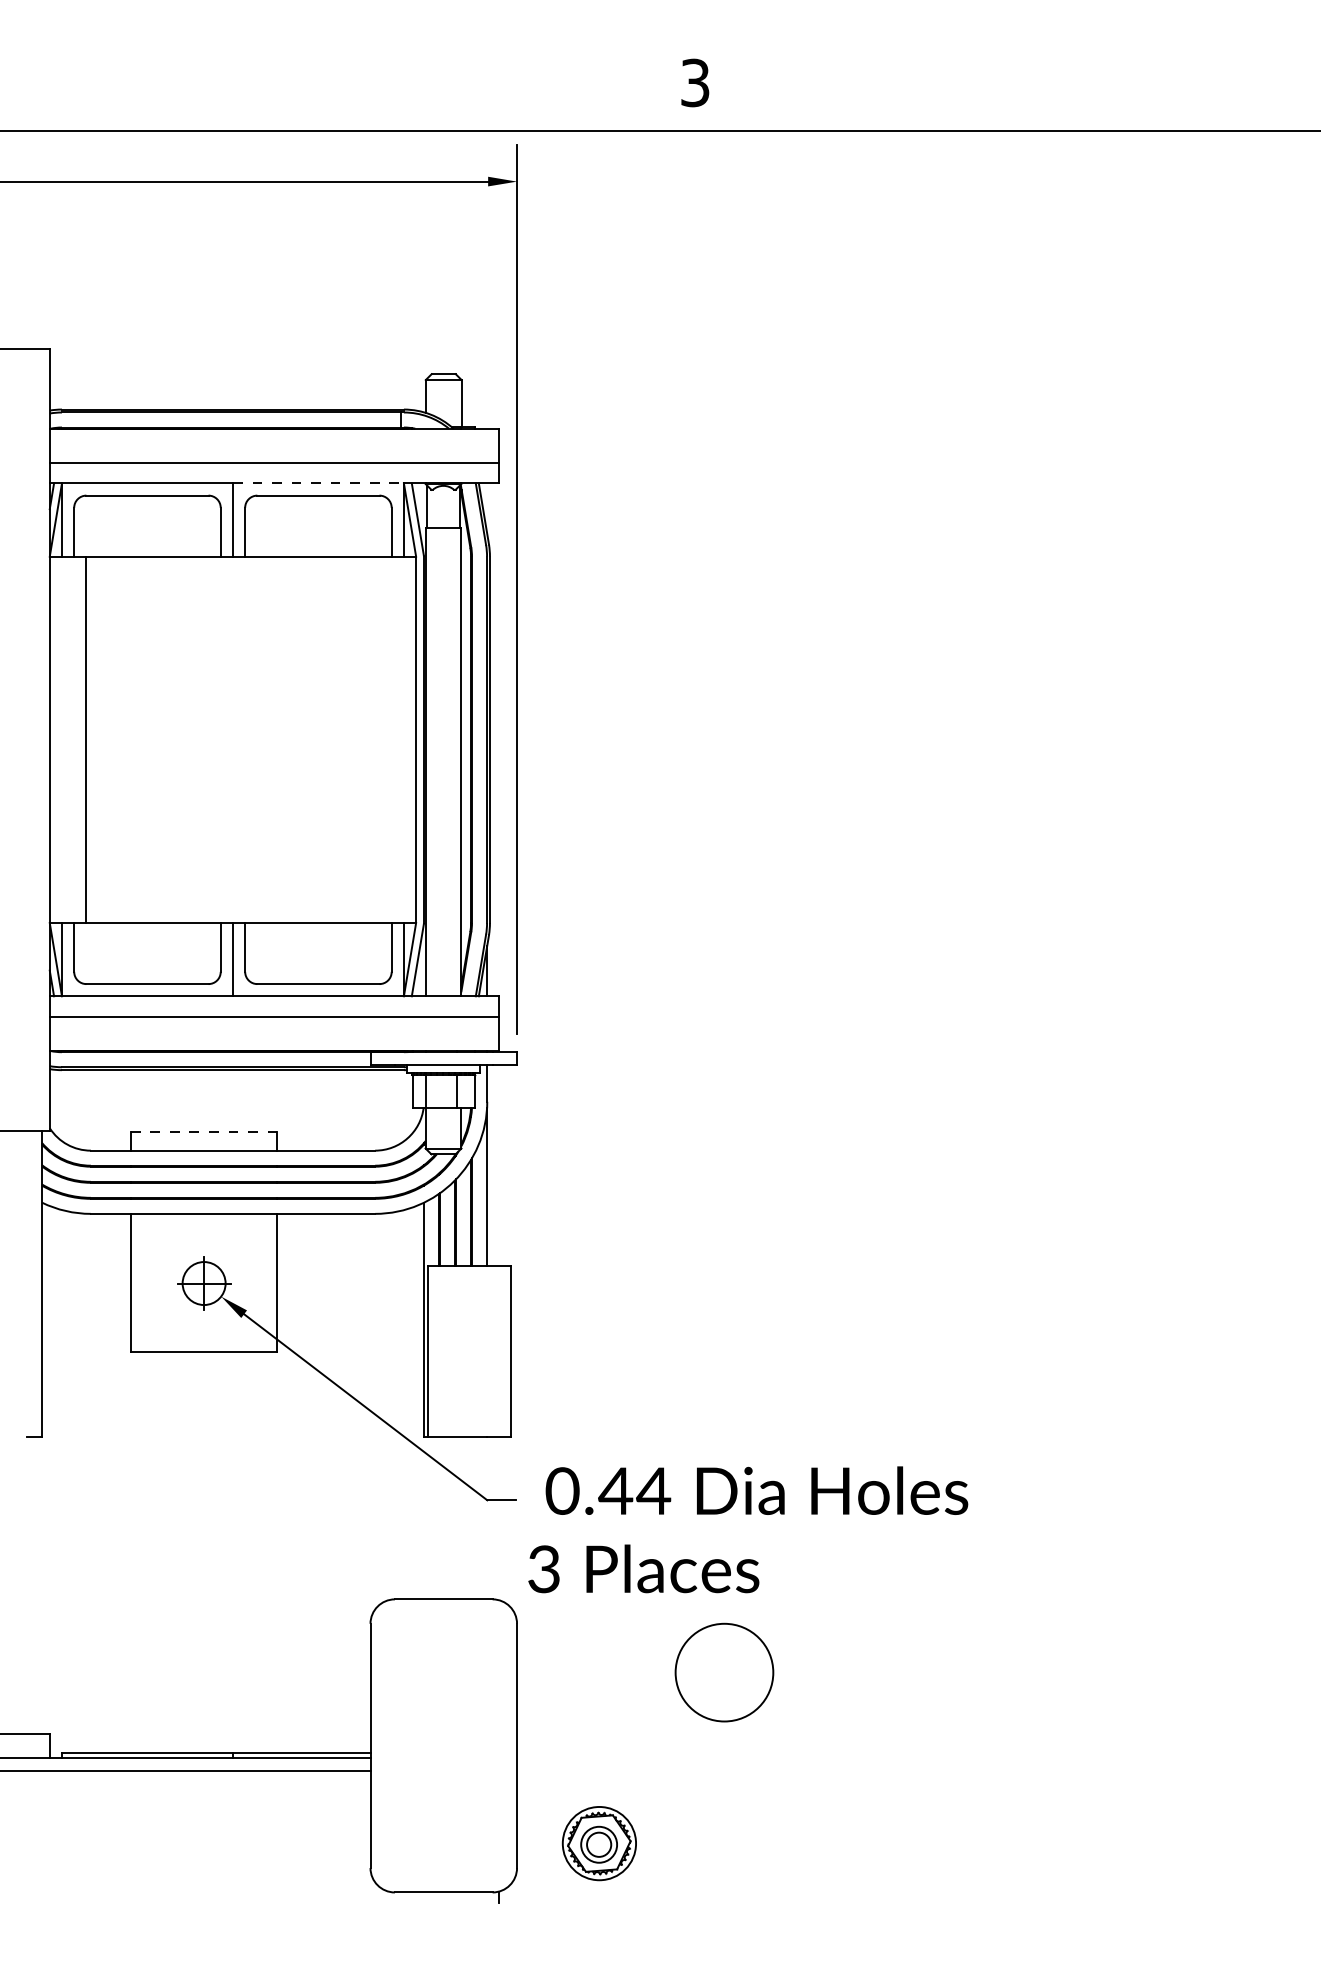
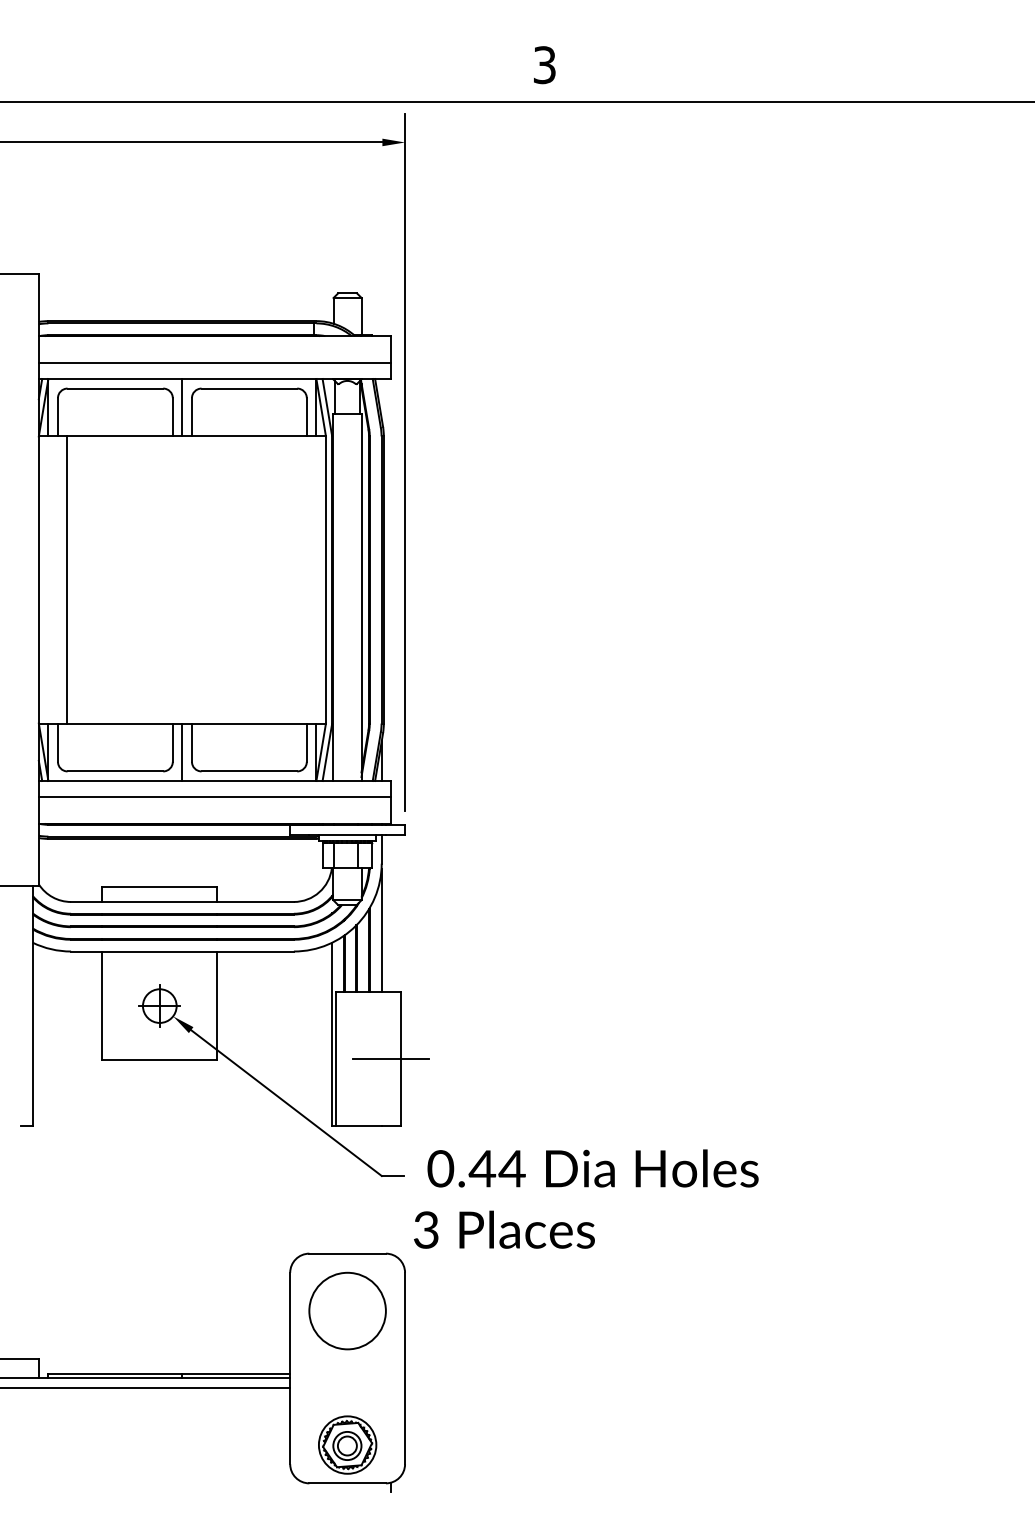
line: (318, 484) -> (249, 379), dashed -> solid
line: (203, 1132) -> (159, 887), dashed -> solid
line: (498, 1350) -> (390, 1058), added
circle: (724, 1671) -> (347, 1310), moved
part: (599, 1842) -> (347, 1444), moved

